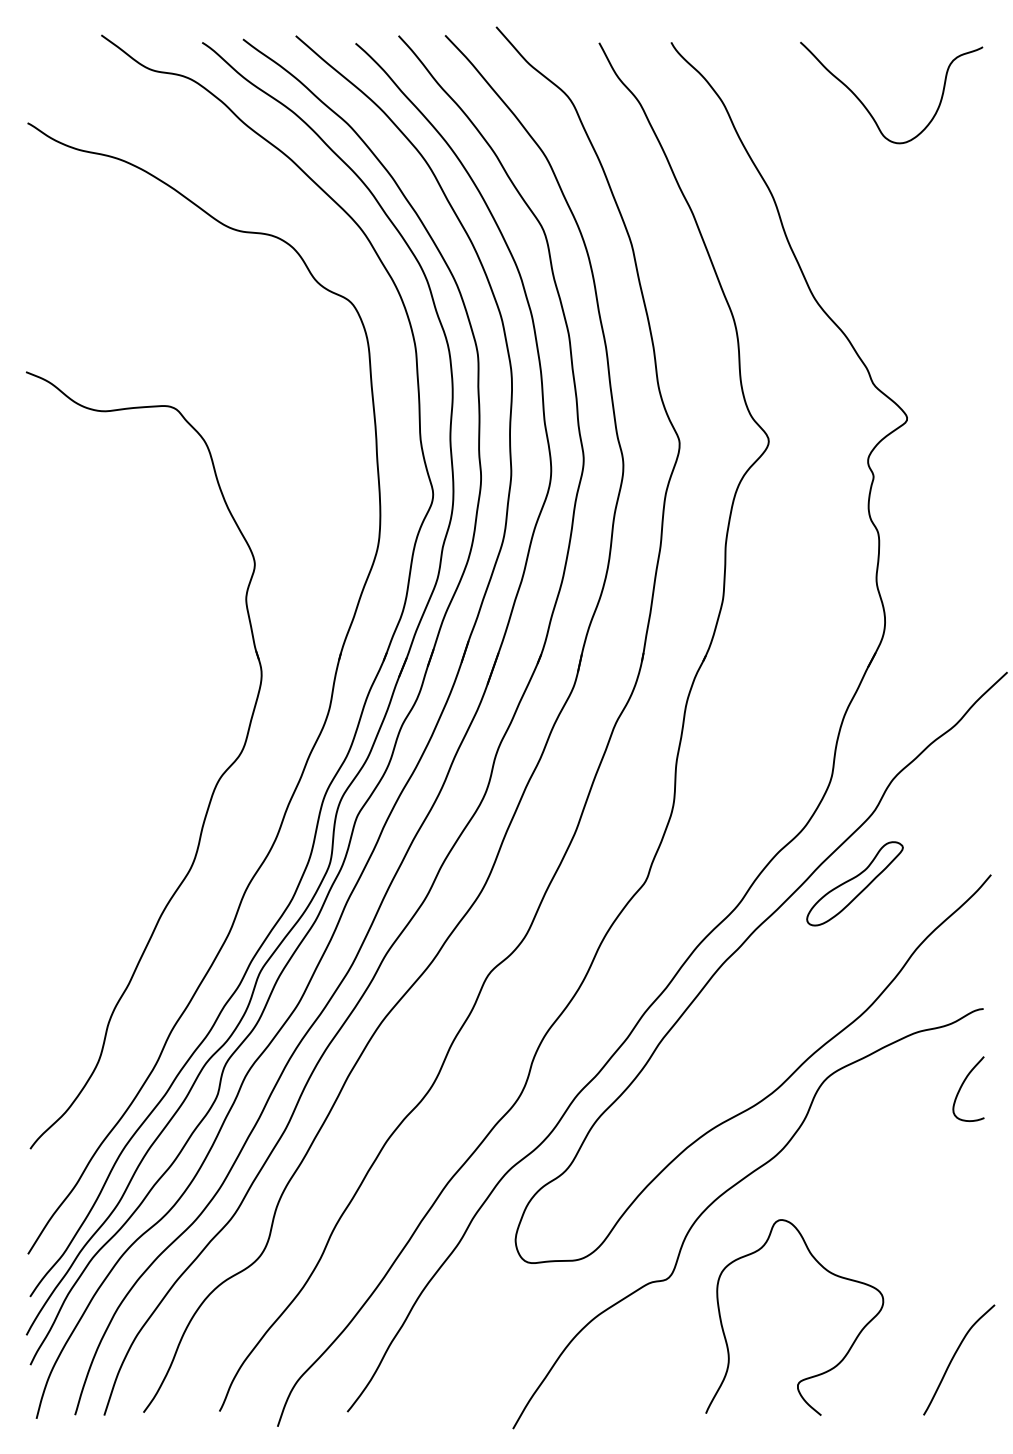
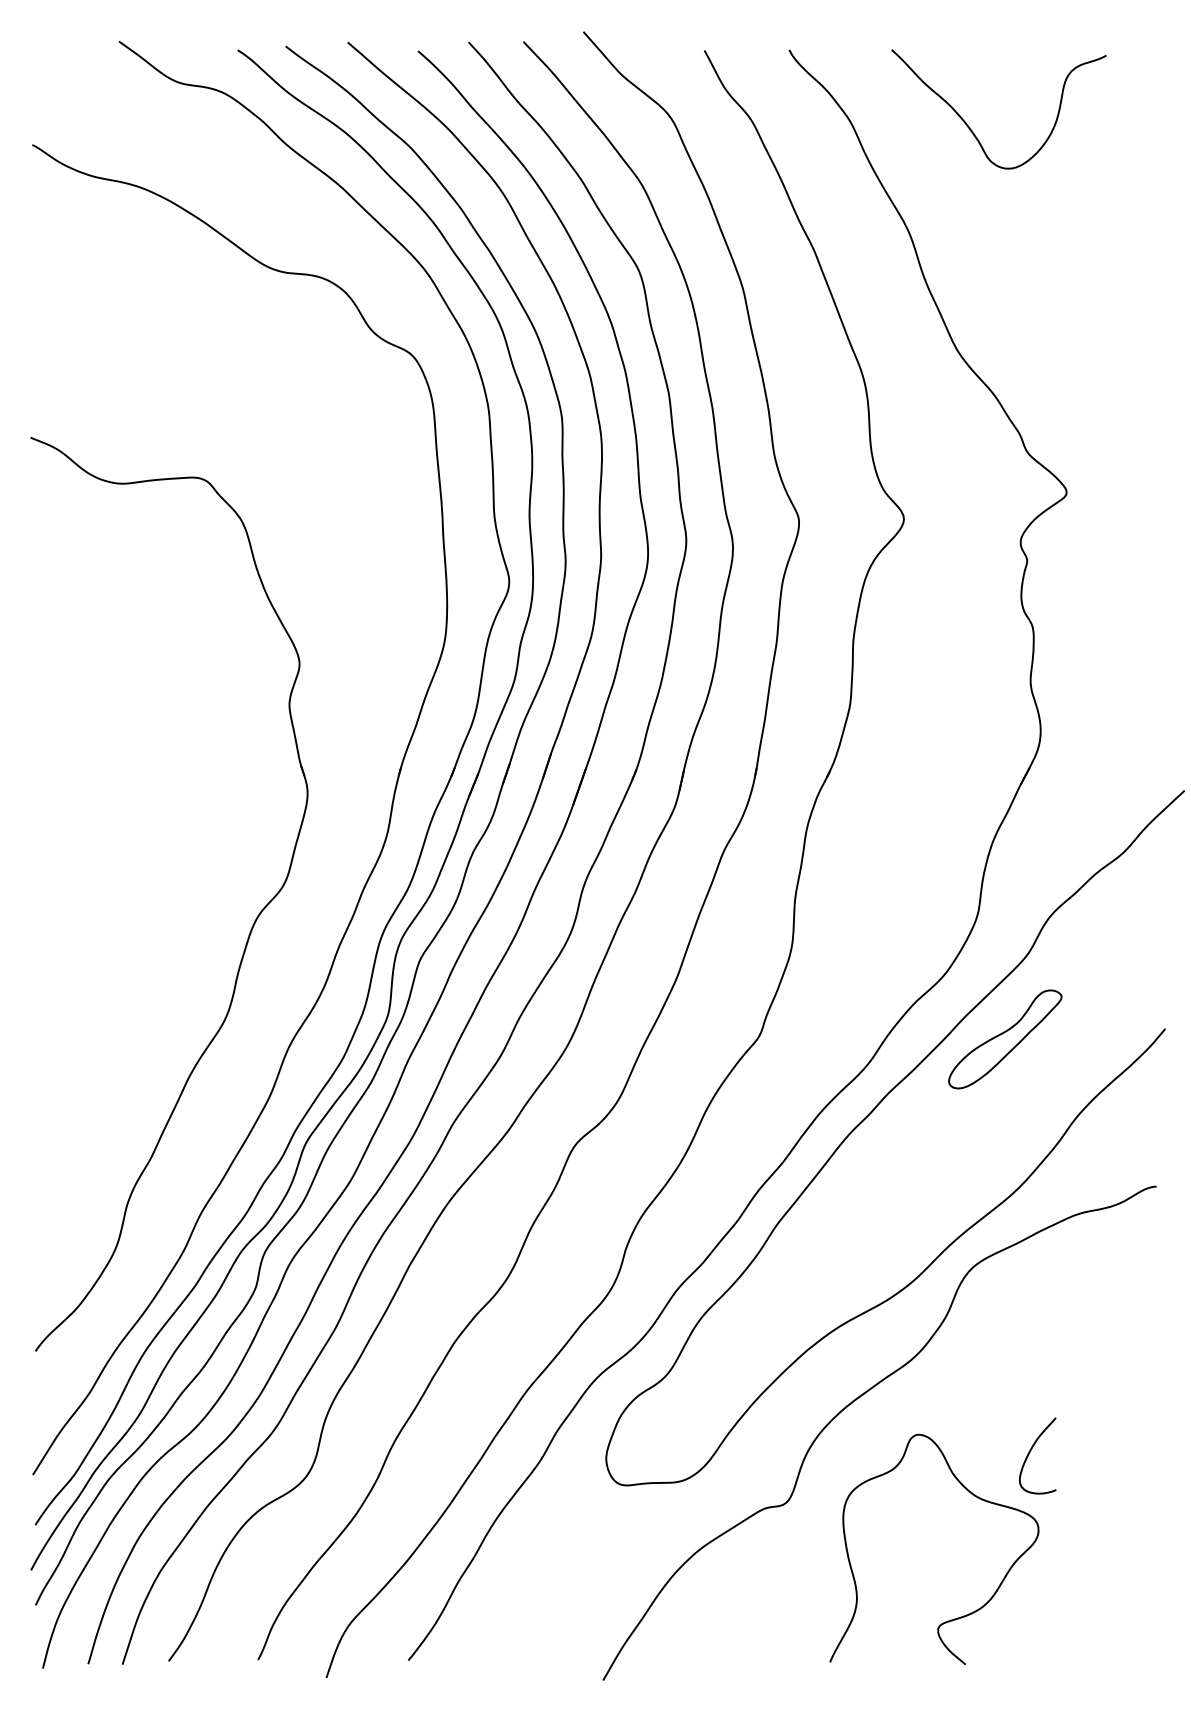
curve: (868, 109) -> (971, 128), moved
curve: (962, 1086) -> (1030, 1452), moved
curve: (954, 1357) -> (1122, 1596), removed

